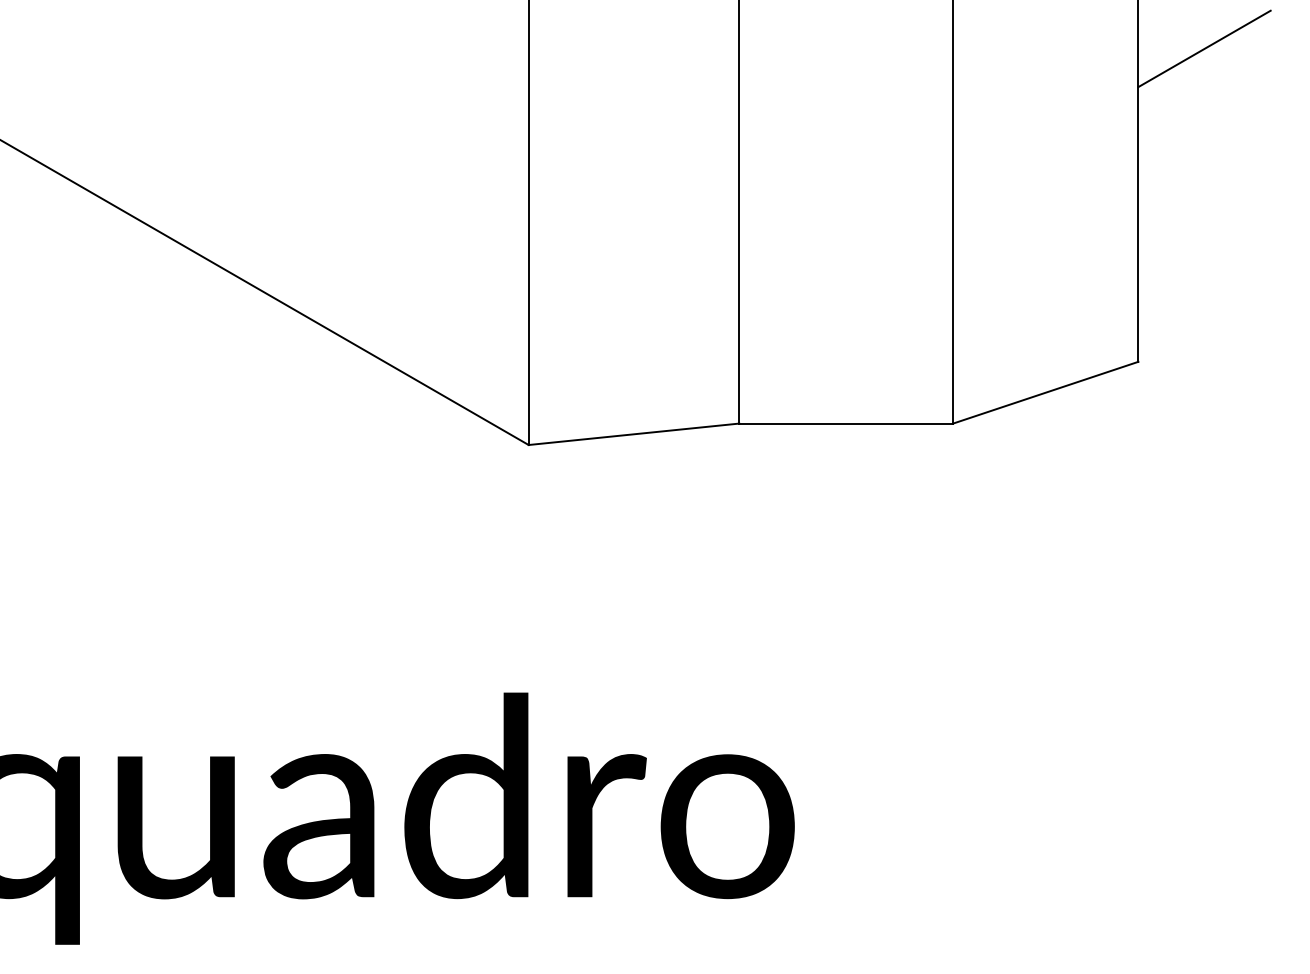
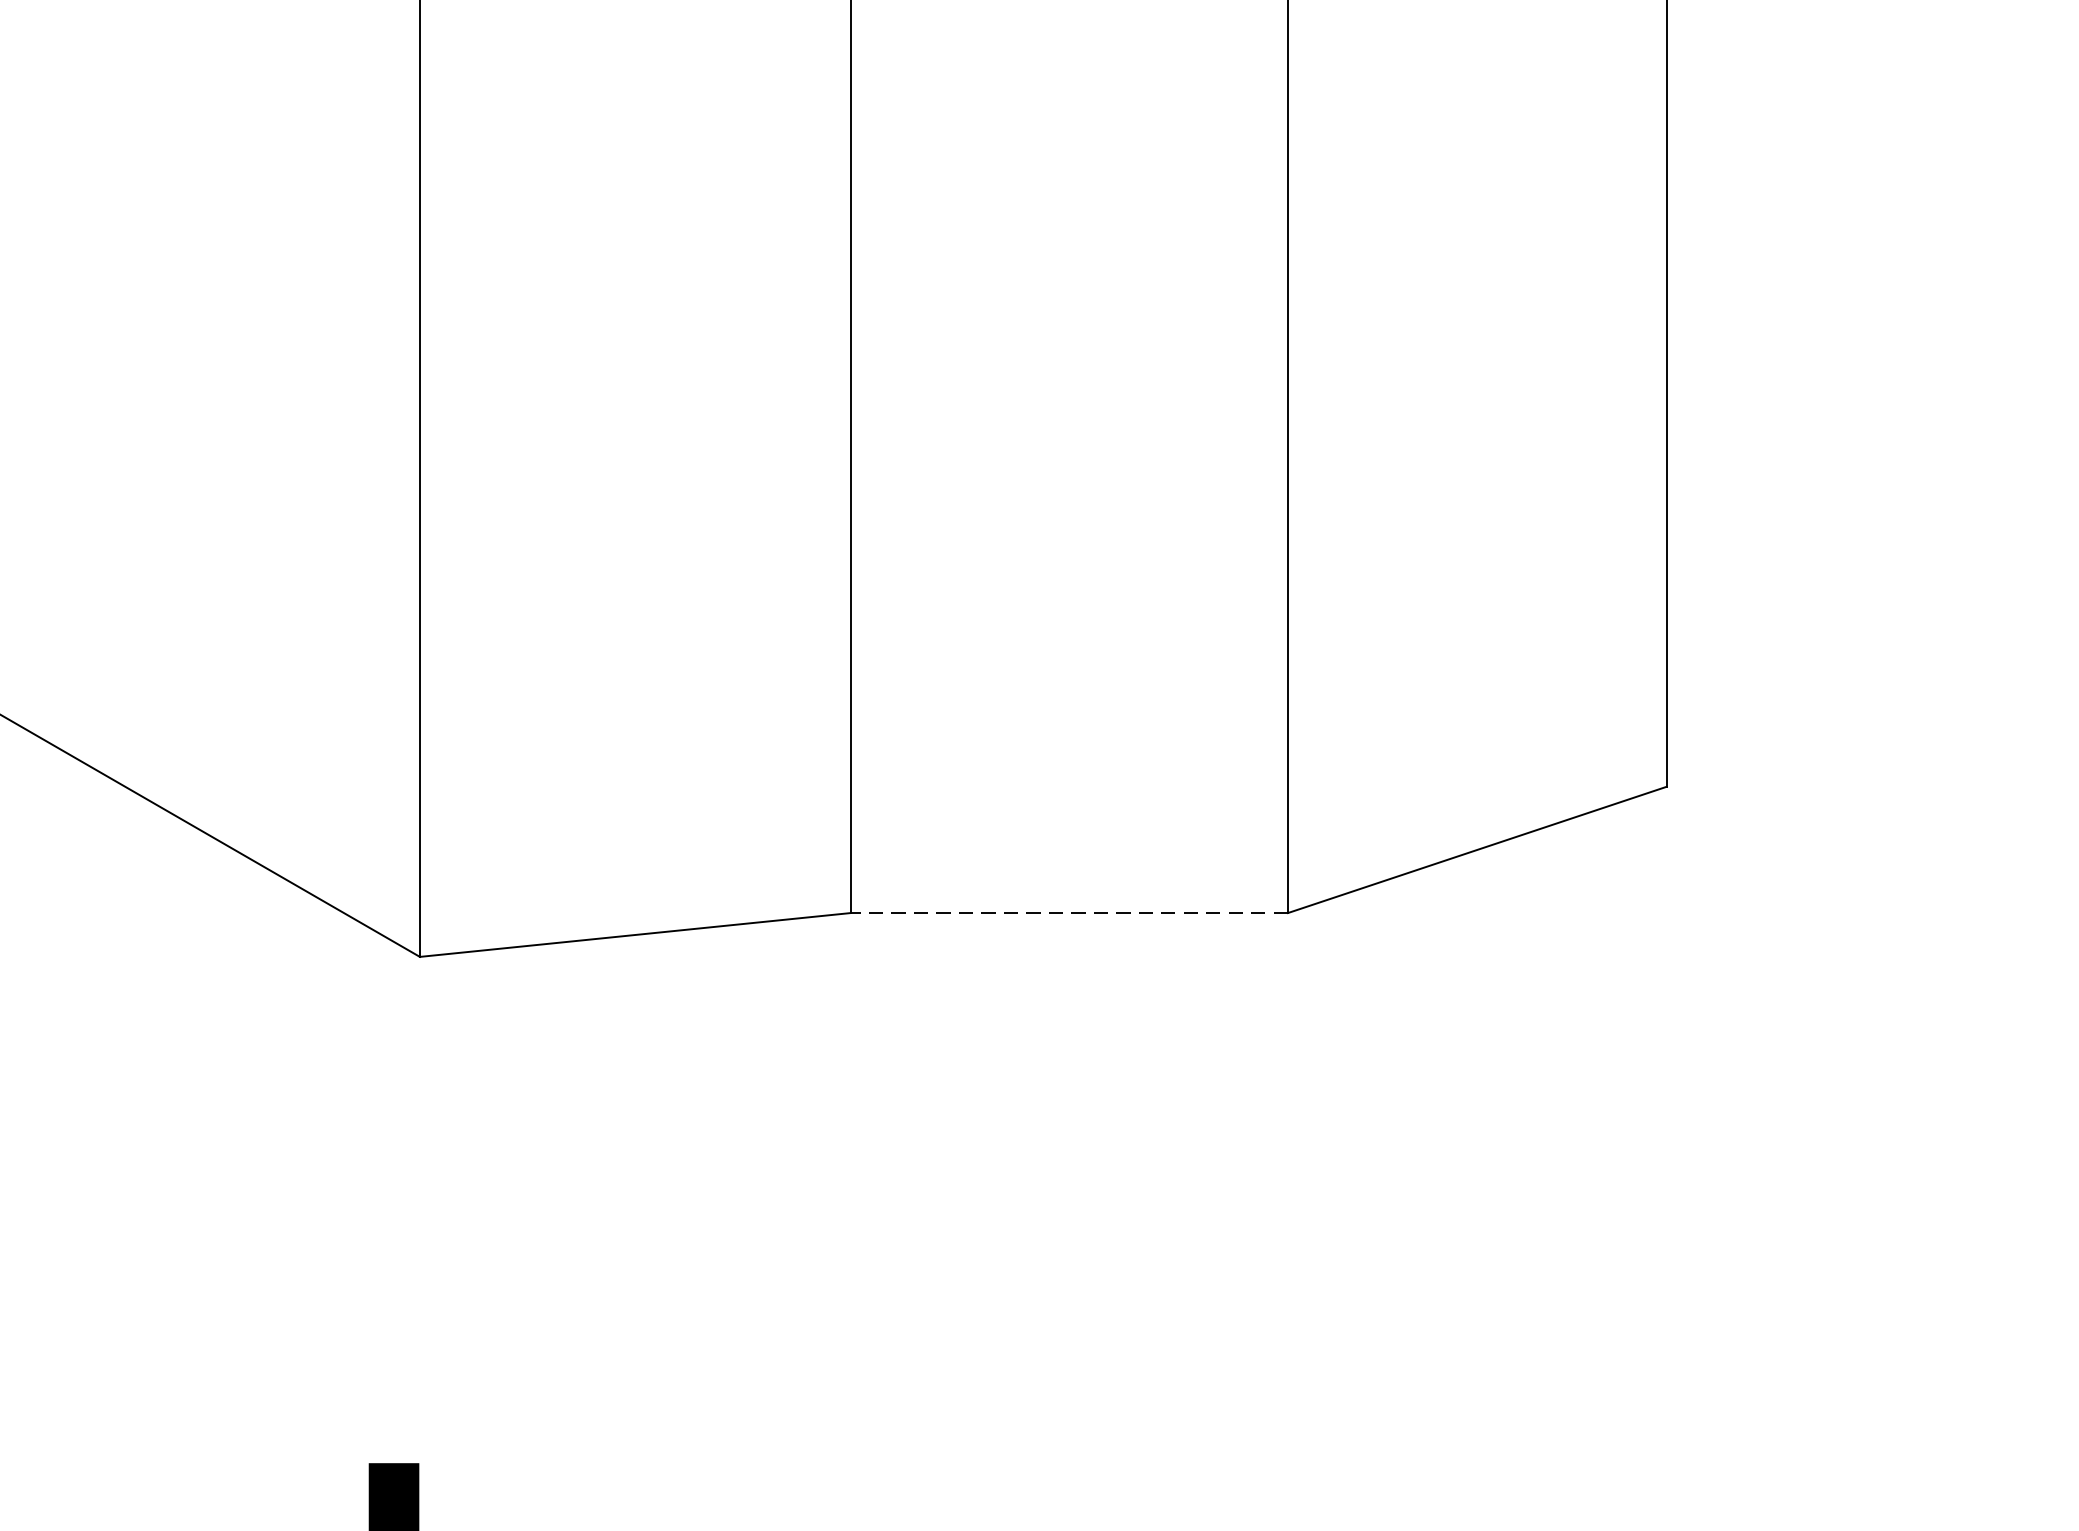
line: (1204, 48) -> (1801, 146), removed
line: (846, 423) -> (1069, 912), solid -> dashed

